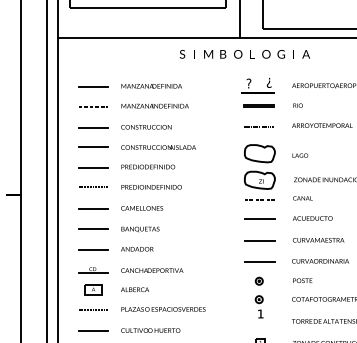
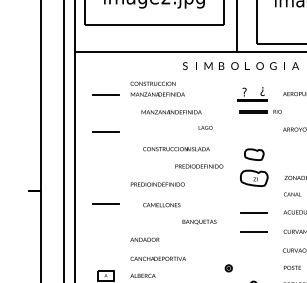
text: (154, 105) -> (171, 111), moved
text: (297, 105) -> (277, 111), moved
line: (93, 107) -> (105, 113), removed
line: (258, 126) -> (253, 130), removed
text: (146, 127) -> (153, 84), moved
line: (93, 147) -> (105, 149), removed
text: (158, 147) -> (176, 149), moved
part: (259, 153) -> (253, 154), size x0.7
text: (300, 155) -> (205, 127), moved
text: (148, 166) -> (199, 166), moved
line: (93, 168) -> (105, 167), removed
line: (93, 187) -> (105, 184), removed
line: (259, 200) -> (253, 196), removed
text: (142, 208) -> (162, 205), moved
line: (93, 229) -> (105, 222), removed
text: (140, 229) -> (199, 222), moved
line: (93, 249) -> (105, 240), removed
line: (259, 261) -> (253, 250), removed
part: (93, 270) -> (105, 258), removed
part: (258, 280) -> (228, 267), moved

